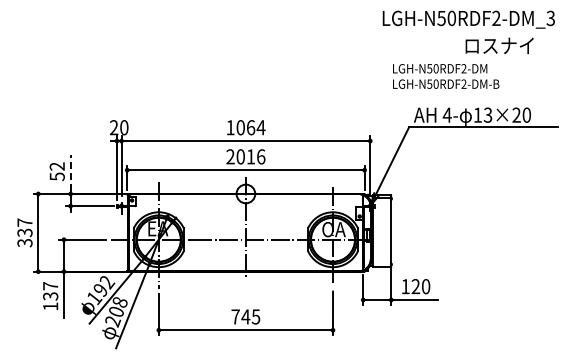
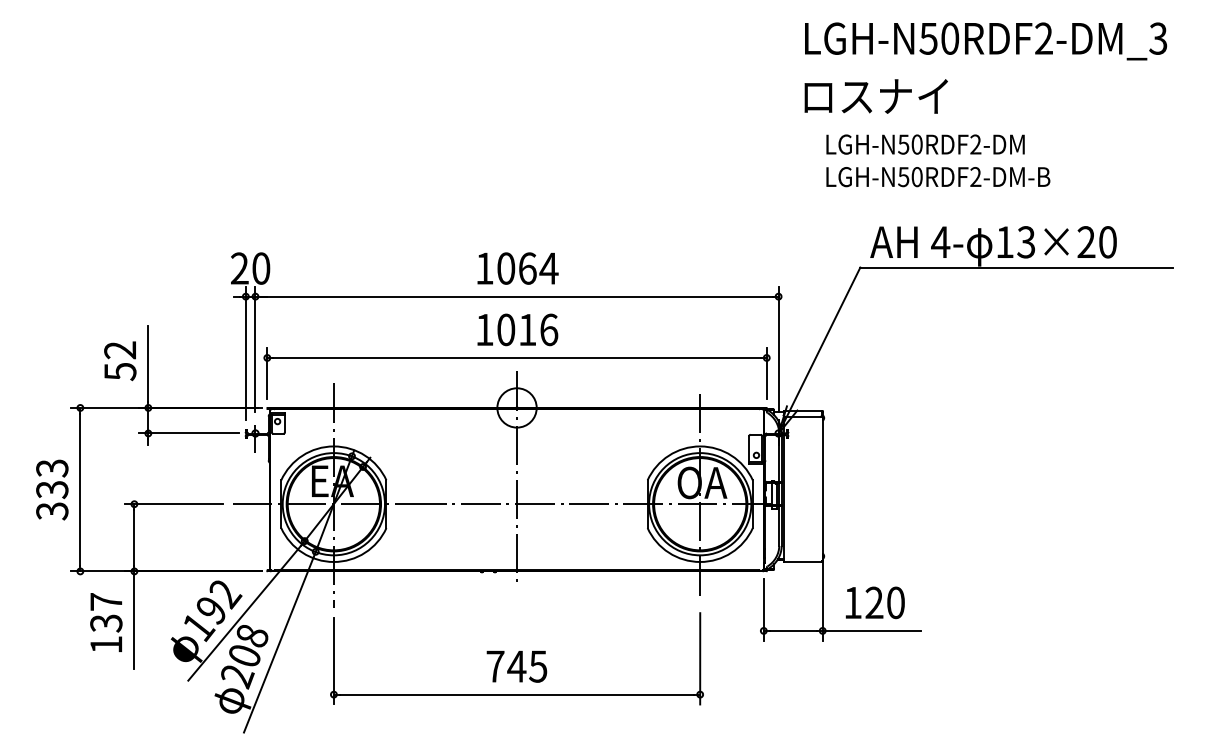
text: (499, 45) -> (875, 95), moved
text: (230, 156) -> (484, 329), 2016 -> 1016
line: (70, 172) -> (148, 362), dashed -> solid
text: (24, 222) -> (51, 467), 337 -> 333

